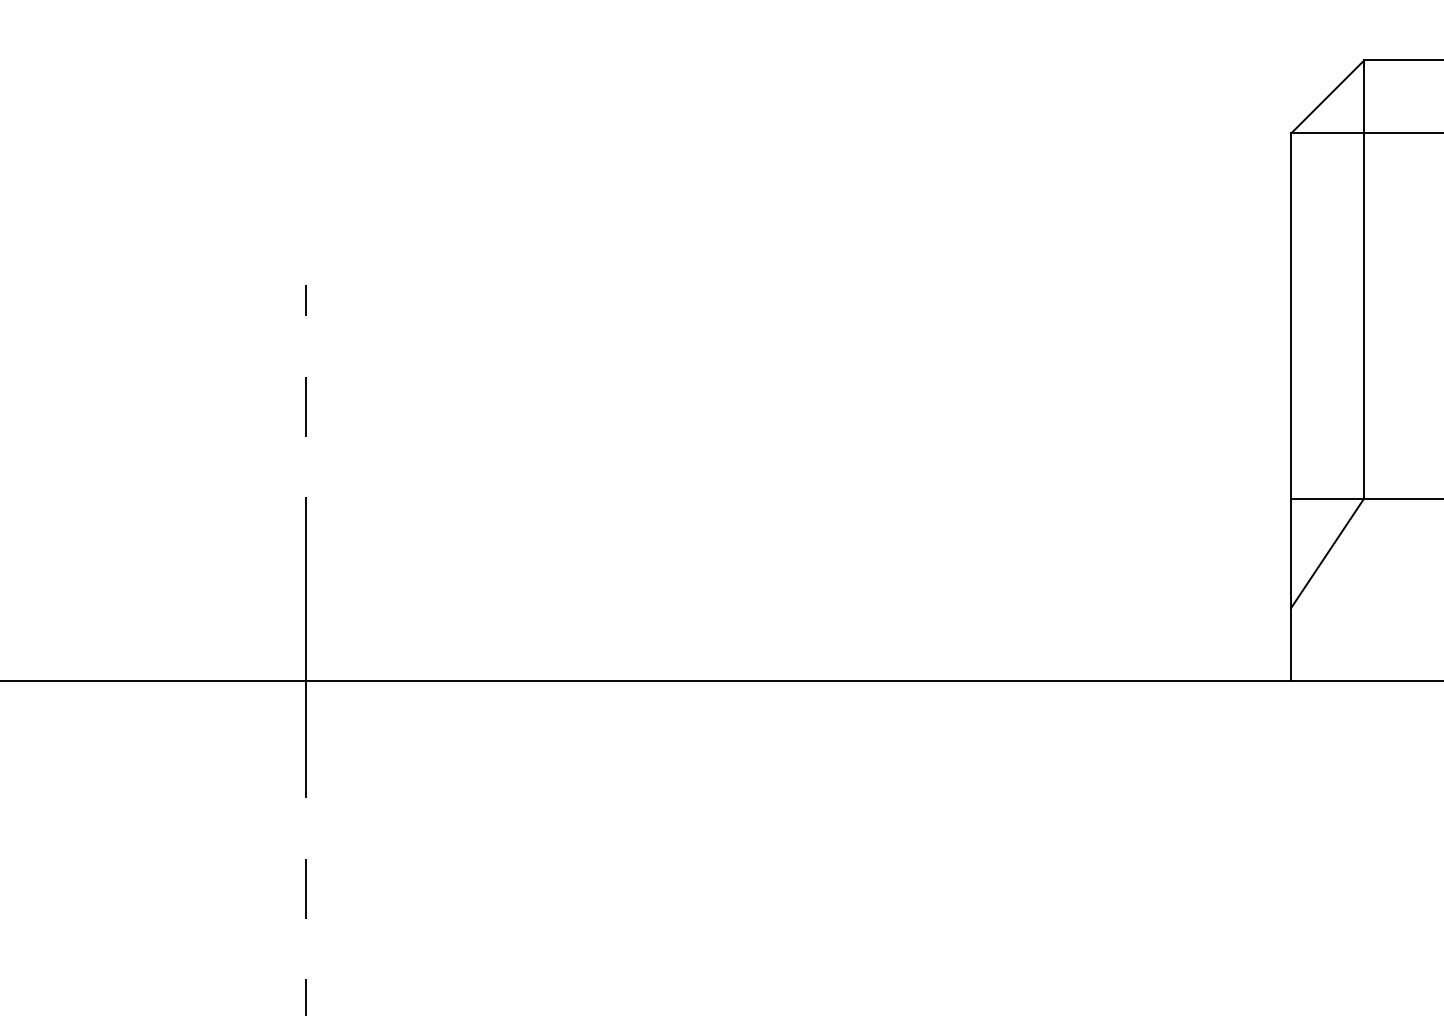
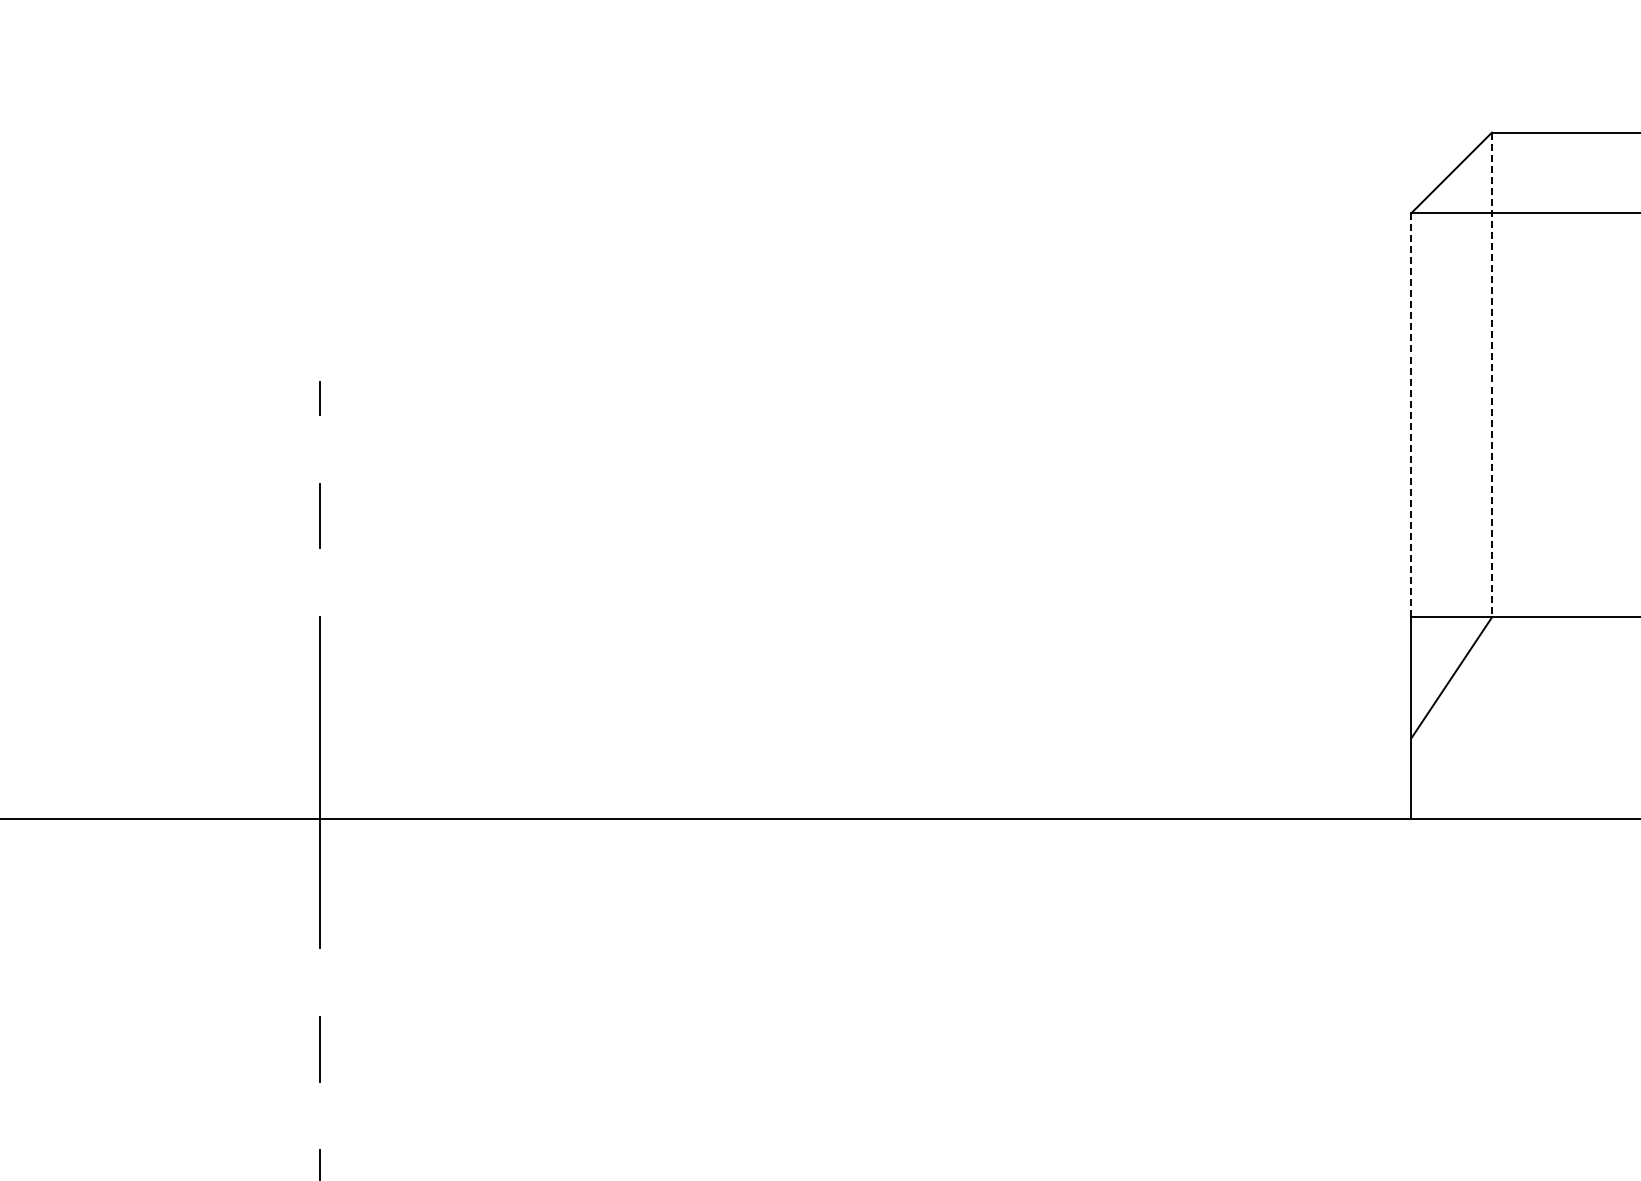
line: (1363, 279) -> (1491, 375), solid -> dashed
line: (1291, 315) -> (1411, 414), solid -> dashed

